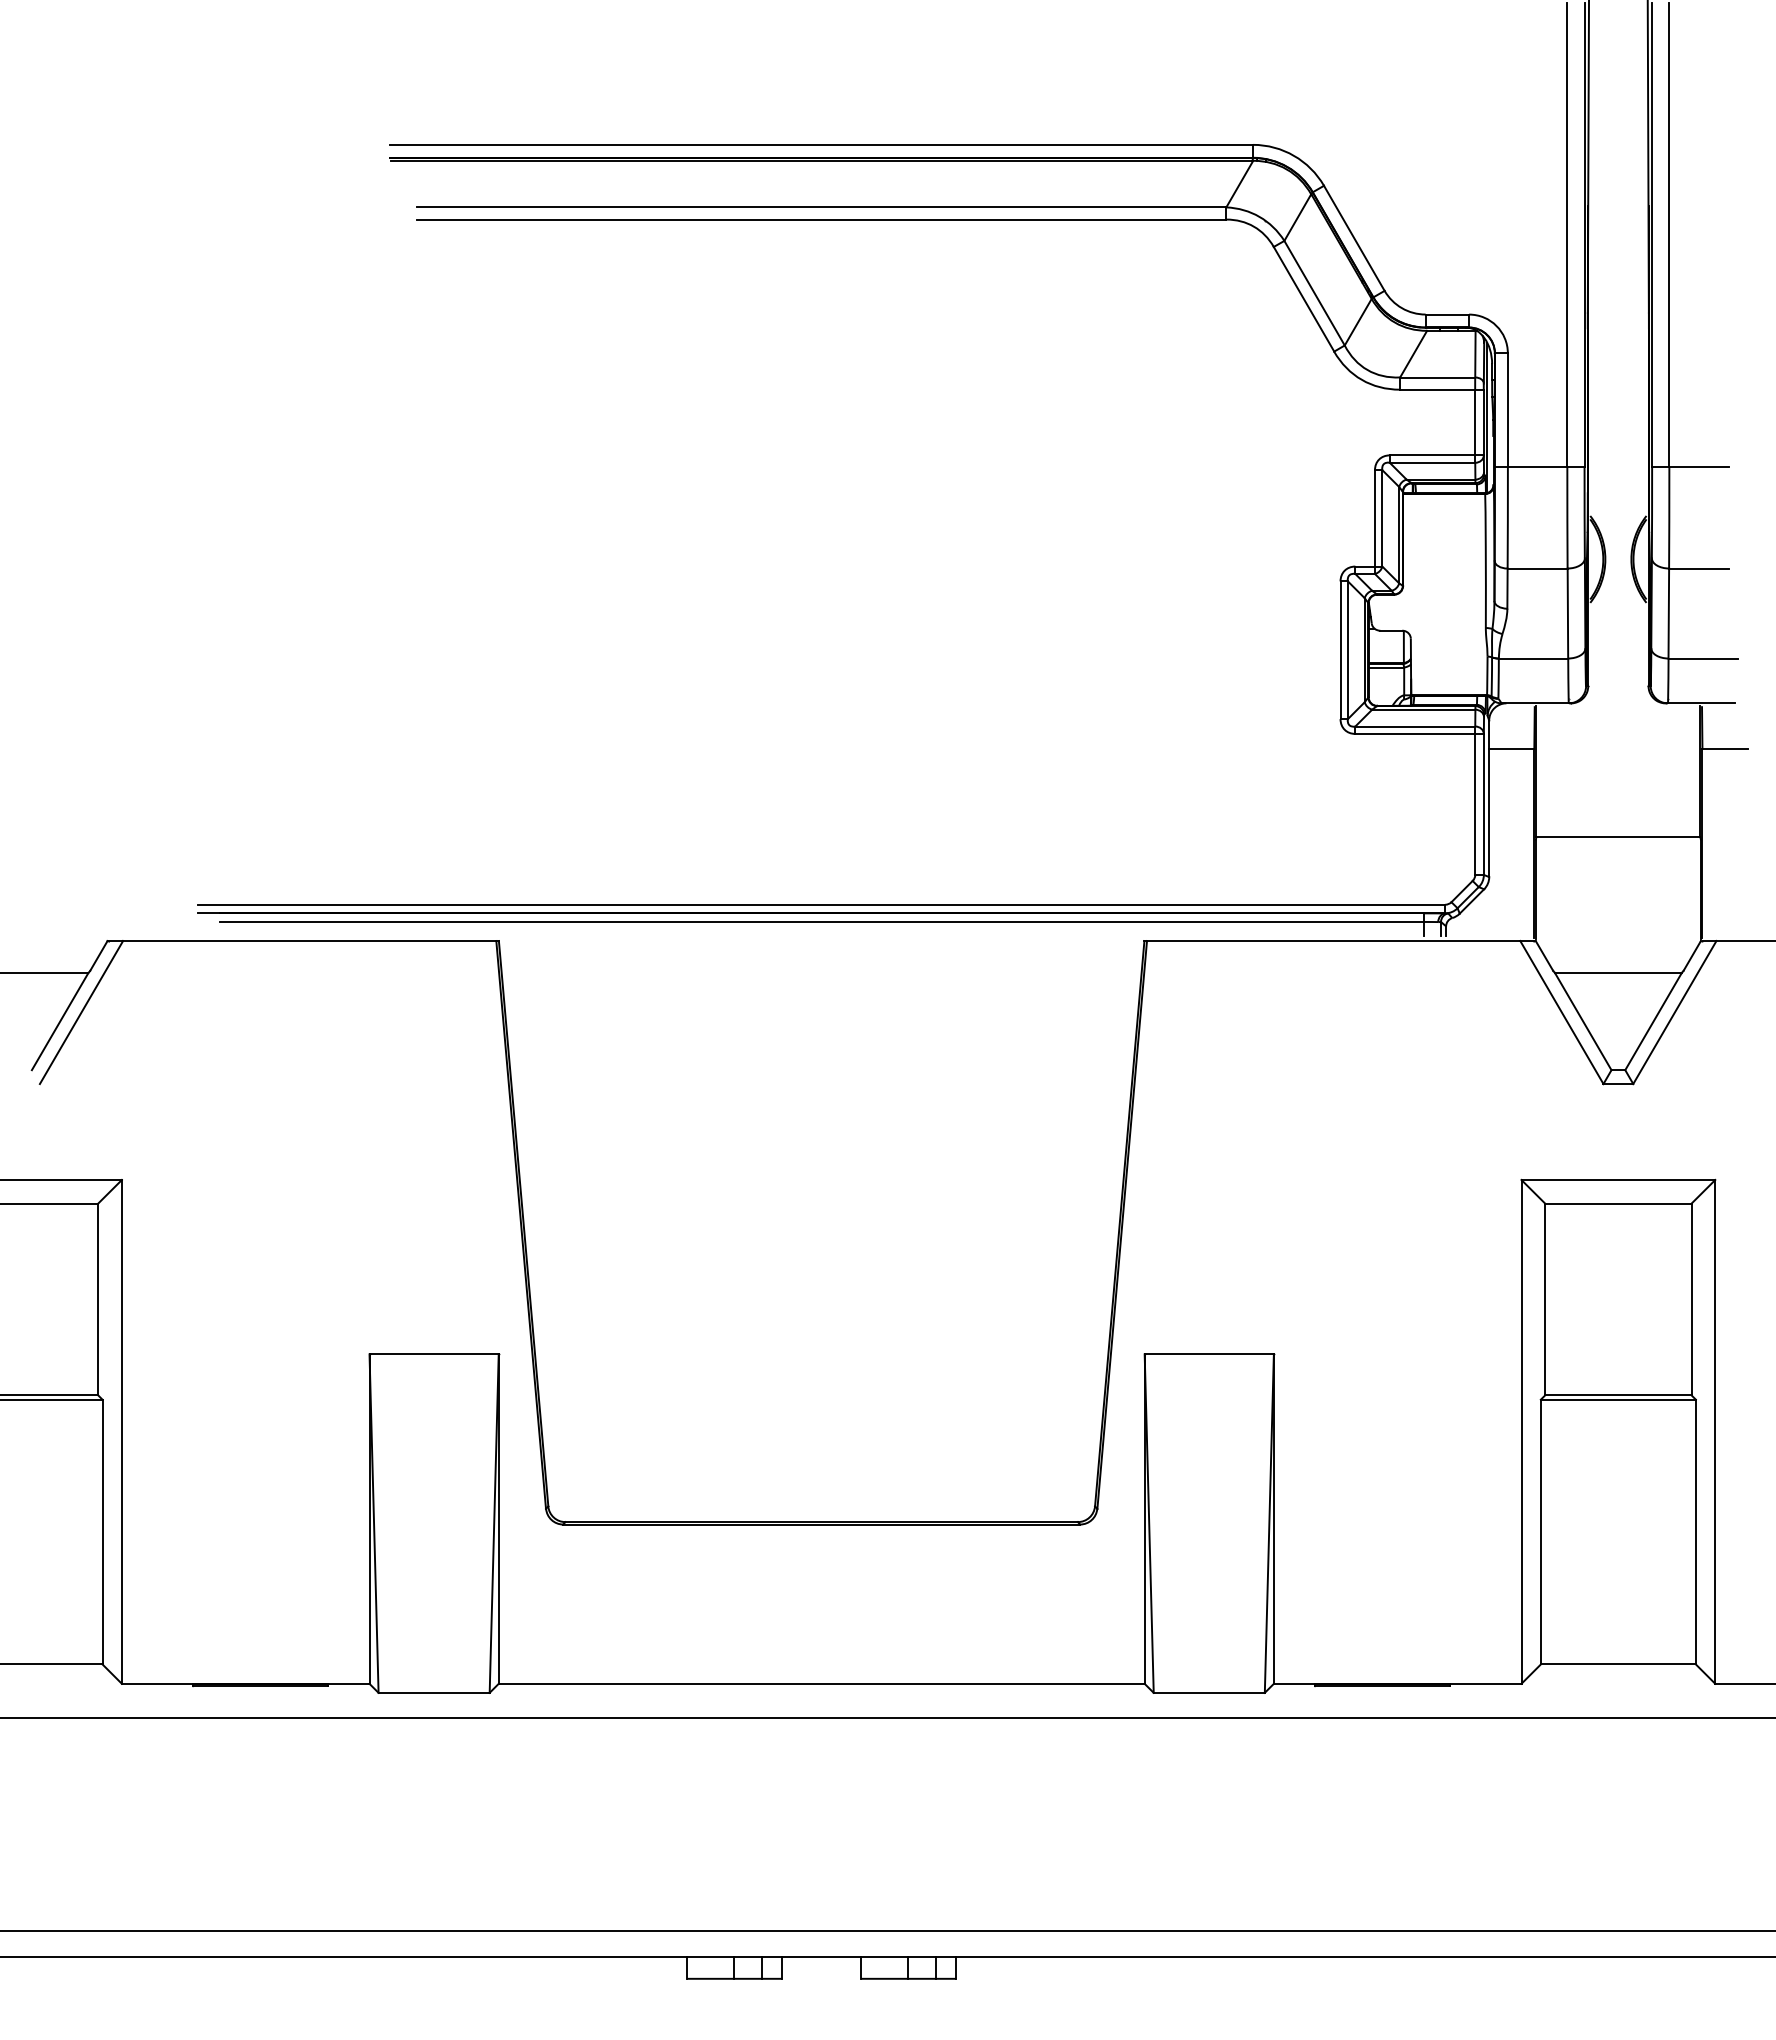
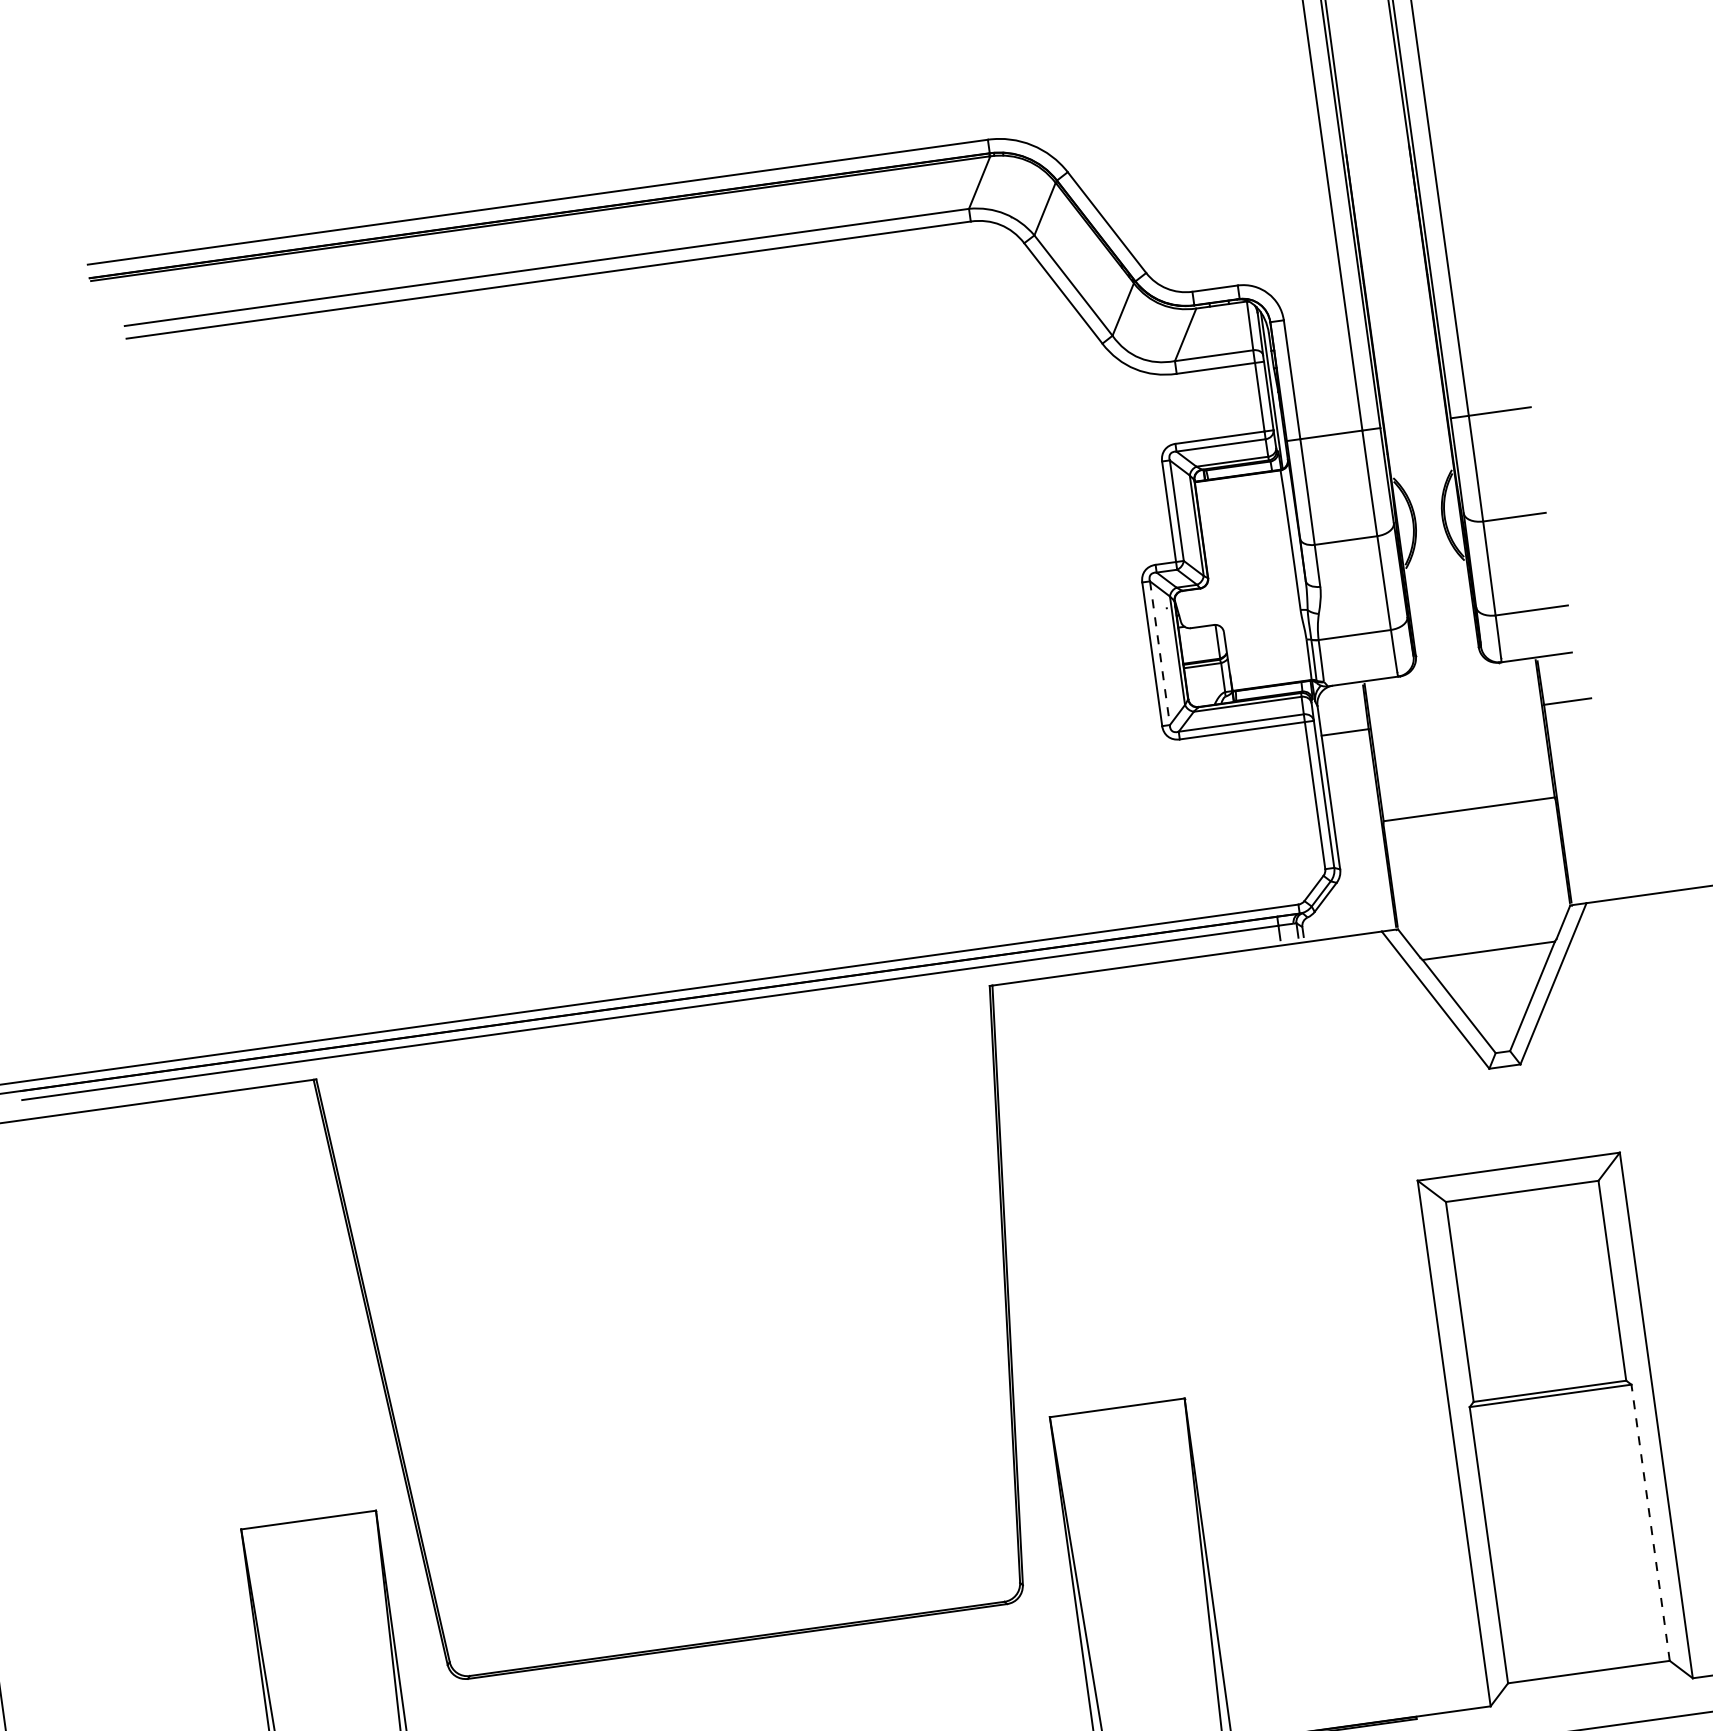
line: (1347, 650) -> (1159, 653), solid -> dashed
line: (1695, 1531) -> (1650, 1522), solid -> dashed

